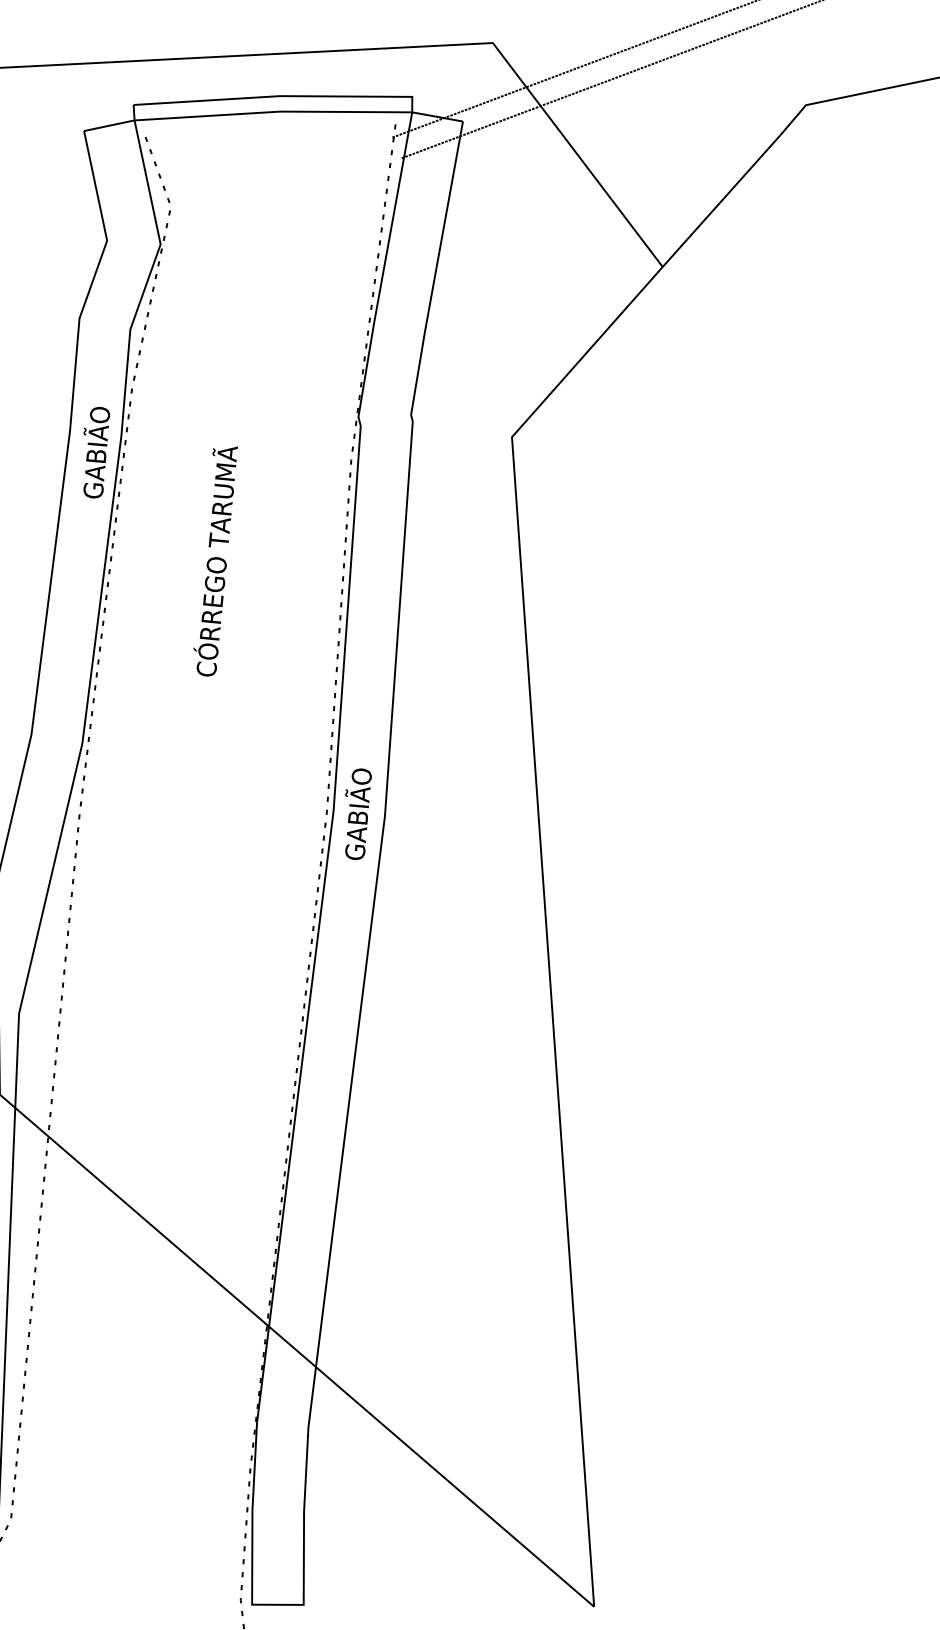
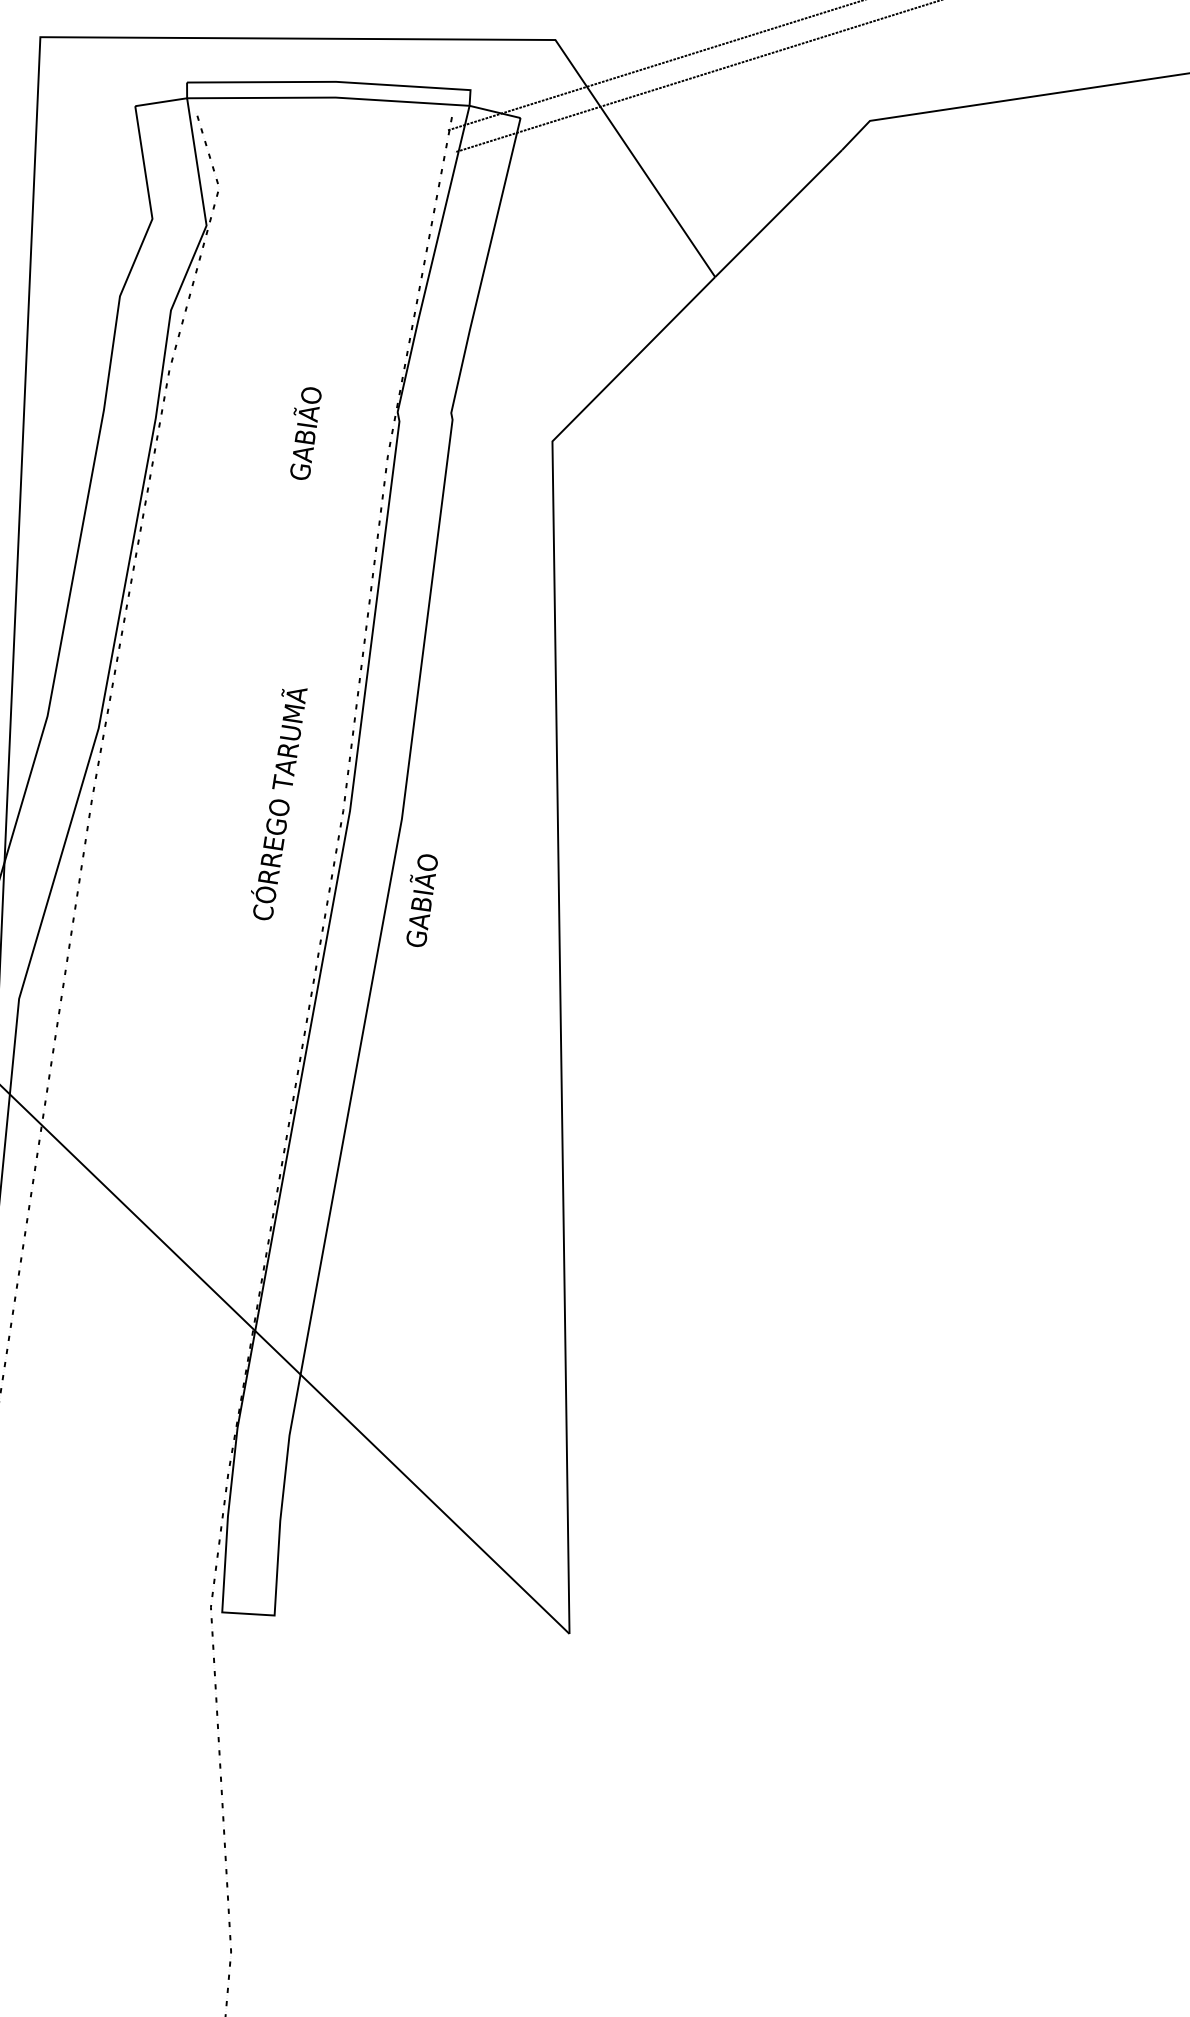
text: (96, 452) -> (305, 433), moved
text: (216, 562) -> (279, 804), moved
text: (357, 814) -> (421, 900), moved

